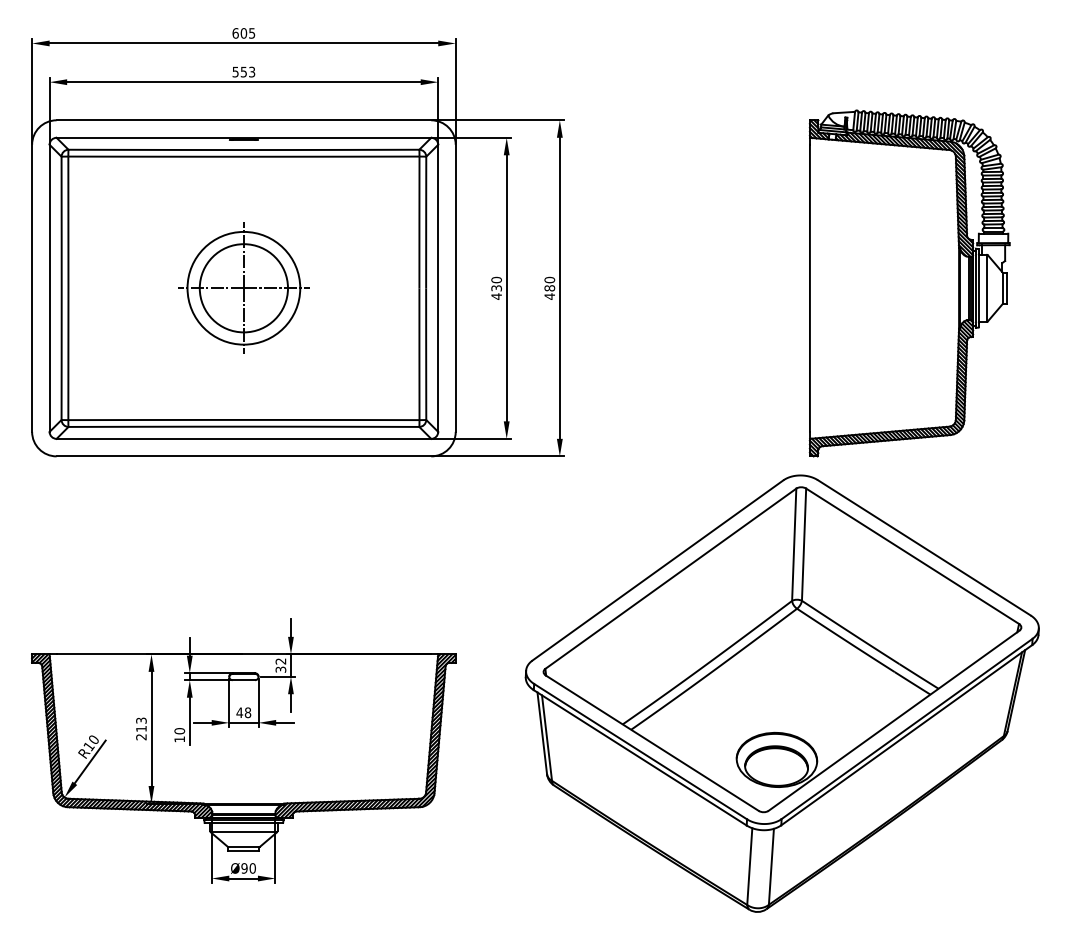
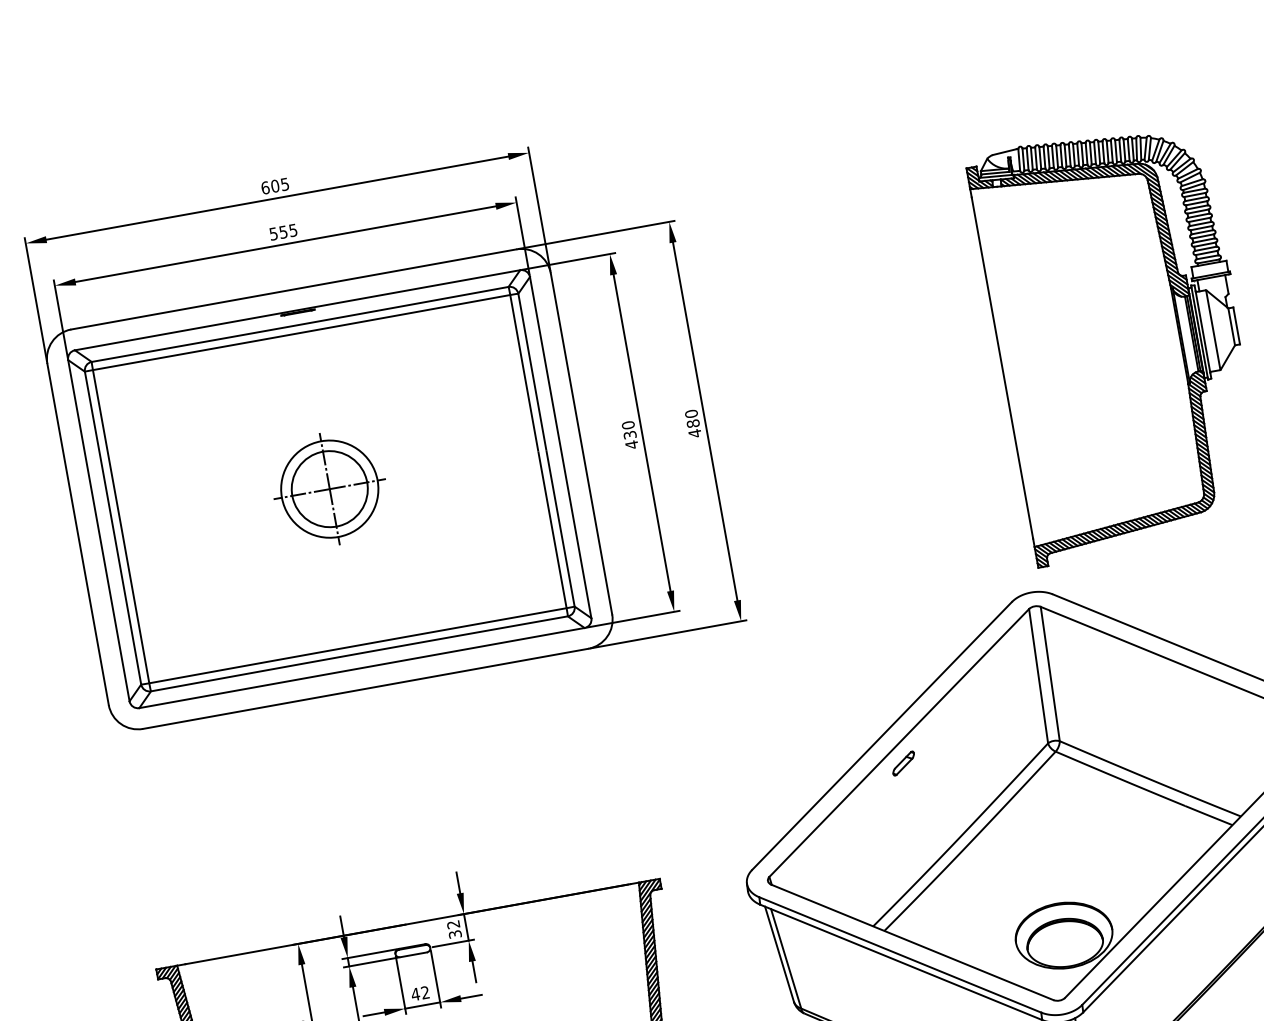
text: (252, 71) -> (293, 229), 553 -> 555
part: (243, 288) -> (329, 489), size x0.71
part: (671, 595) -> (903, 762), added
text: (247, 712) -> (424, 992), 48 -> 42

